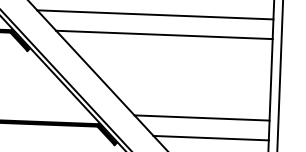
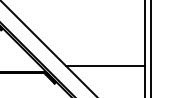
line: (154, 15) -> (75, 6), removed
line: (164, 34) -> (81, 17), removed
line: (211, 138) -> (111, 77), removed

